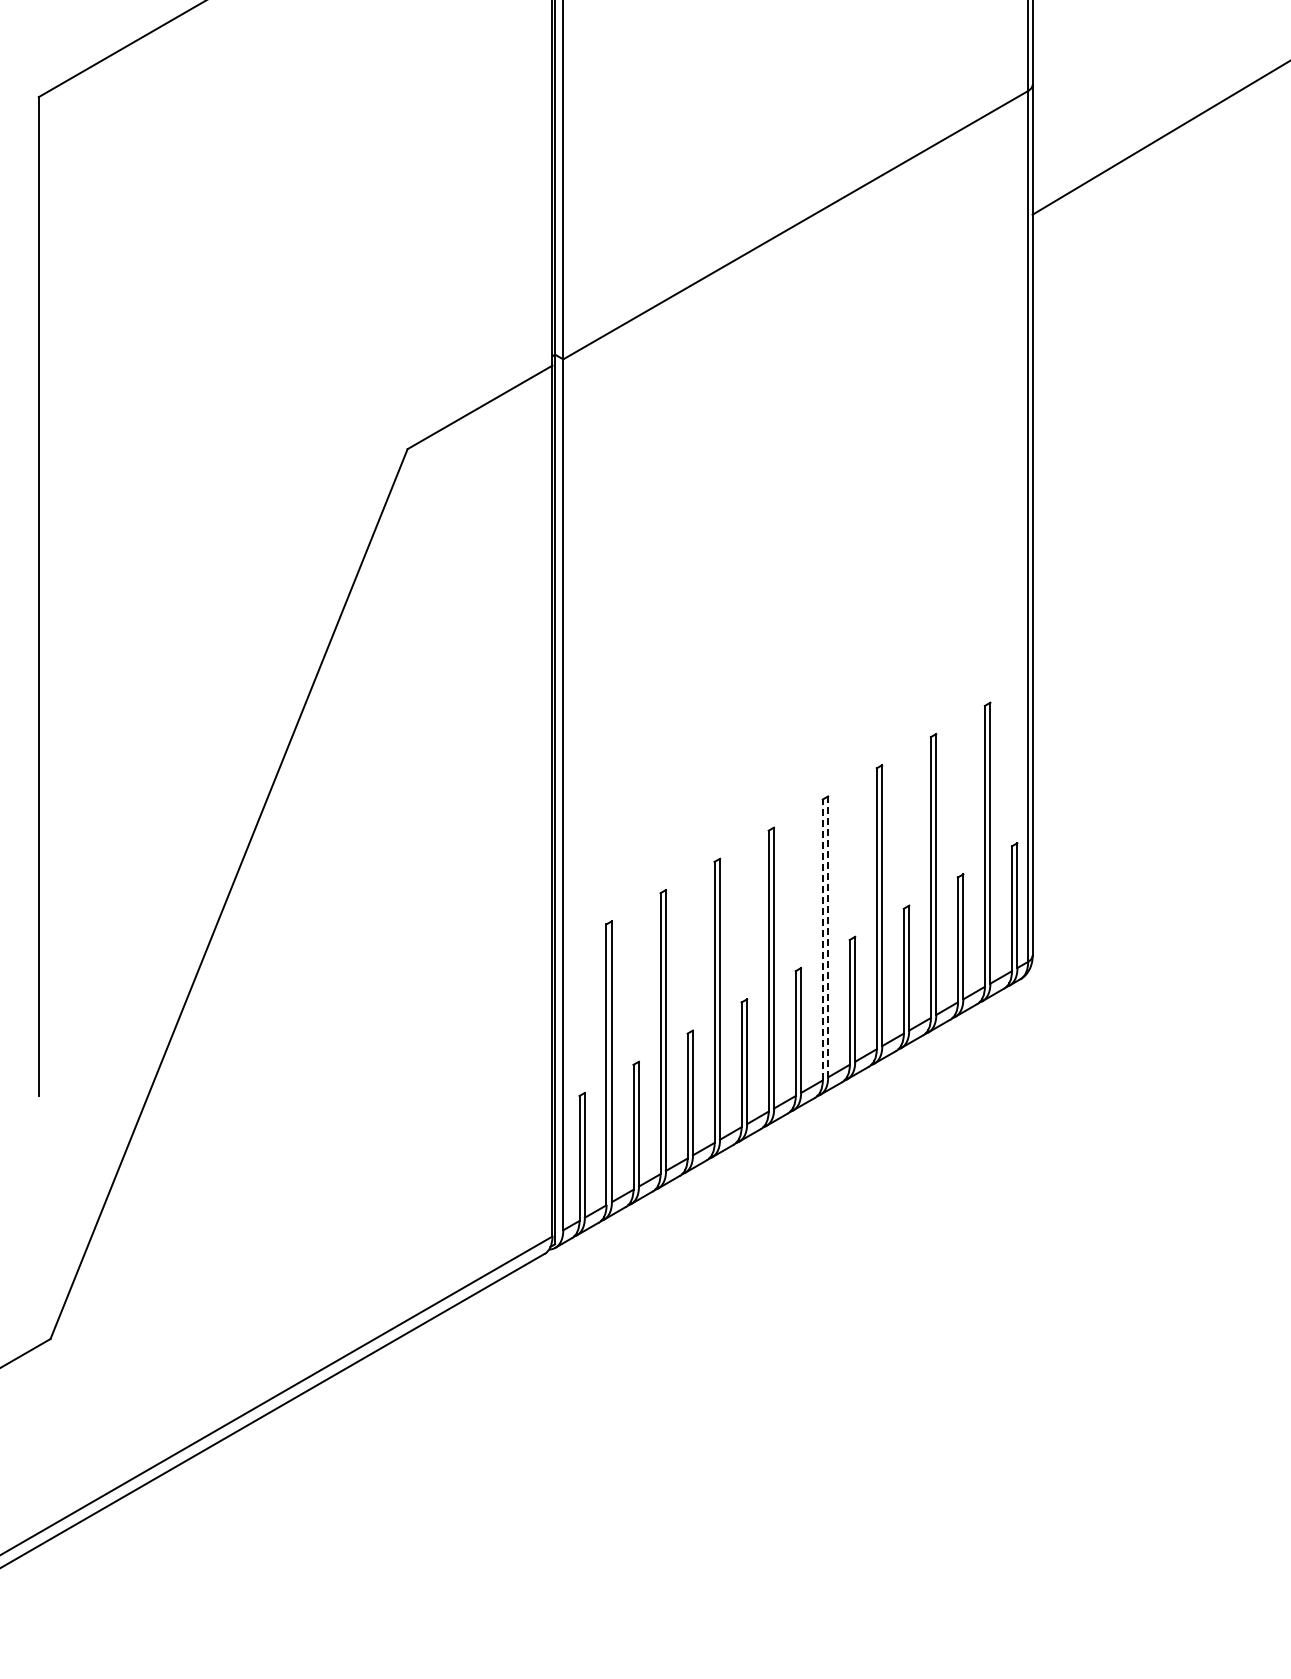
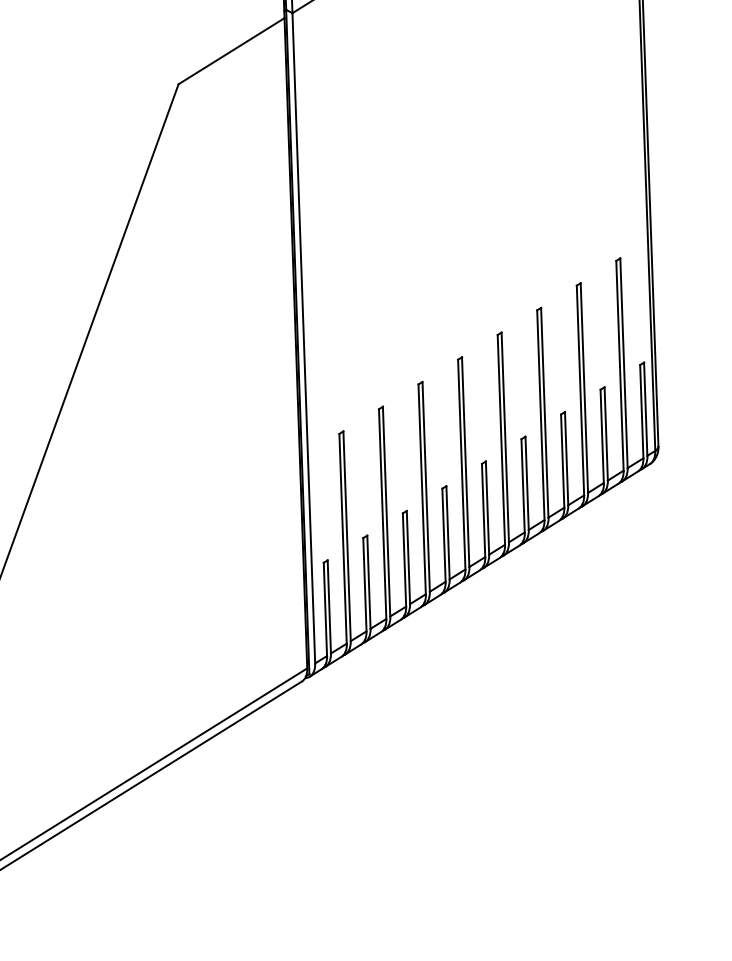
line: (828, 937) -> (505, 437), dashed -> solid
line: (822, 939) -> (501, 439), dashed -> solid

